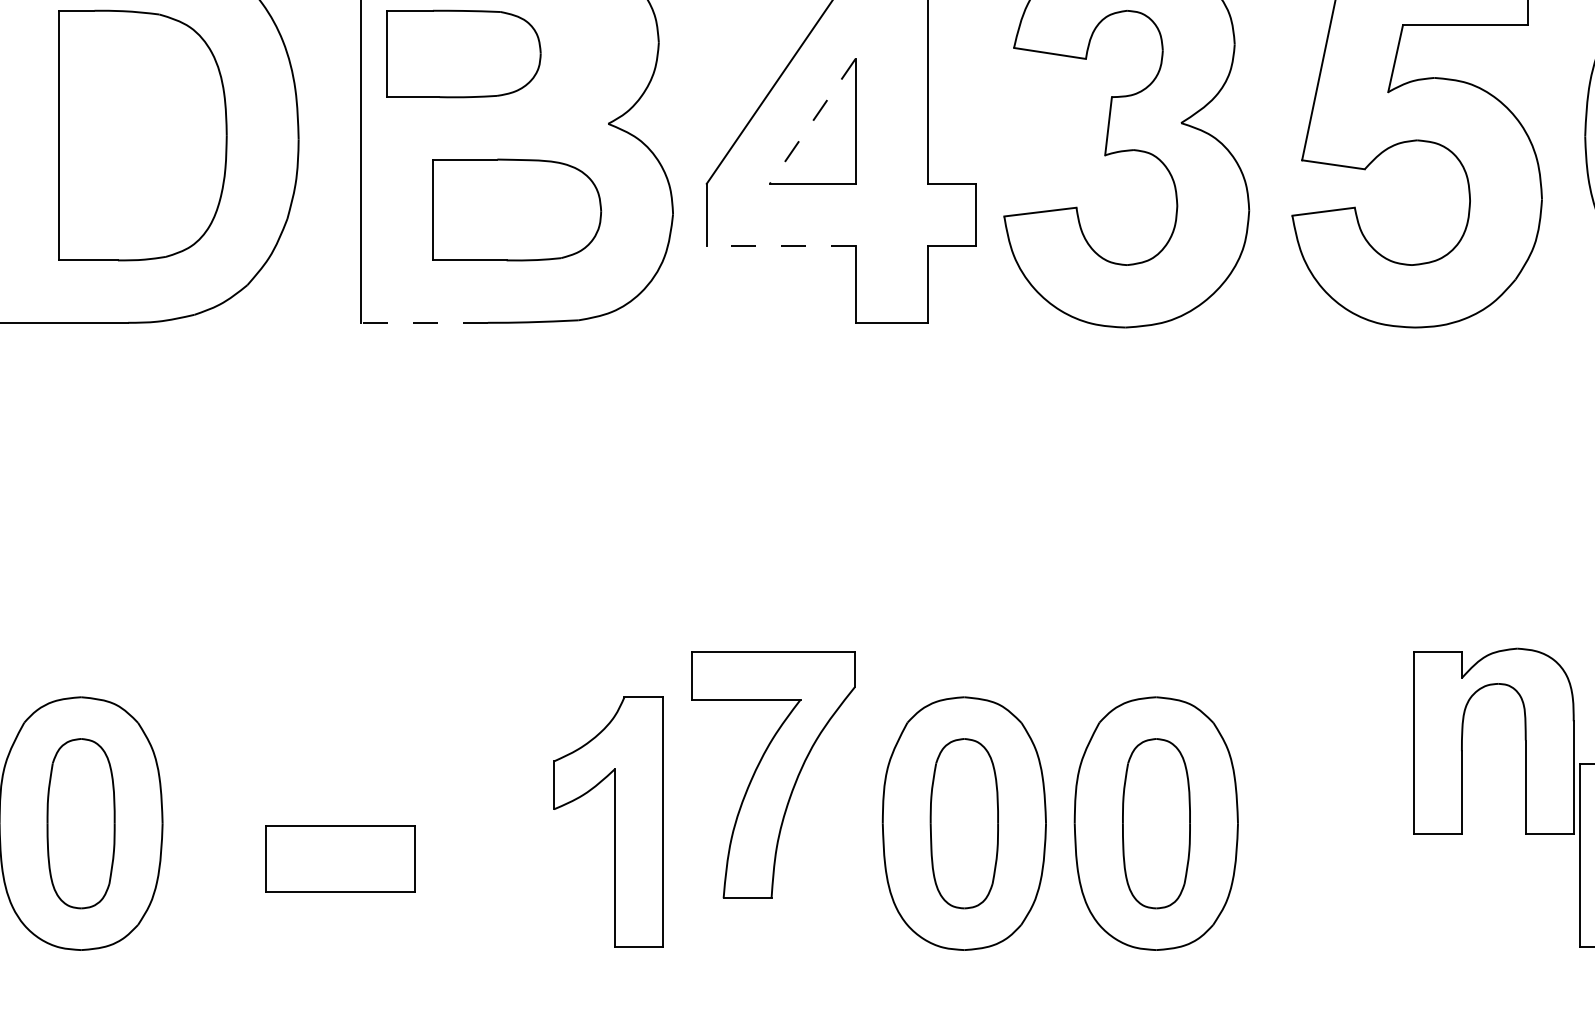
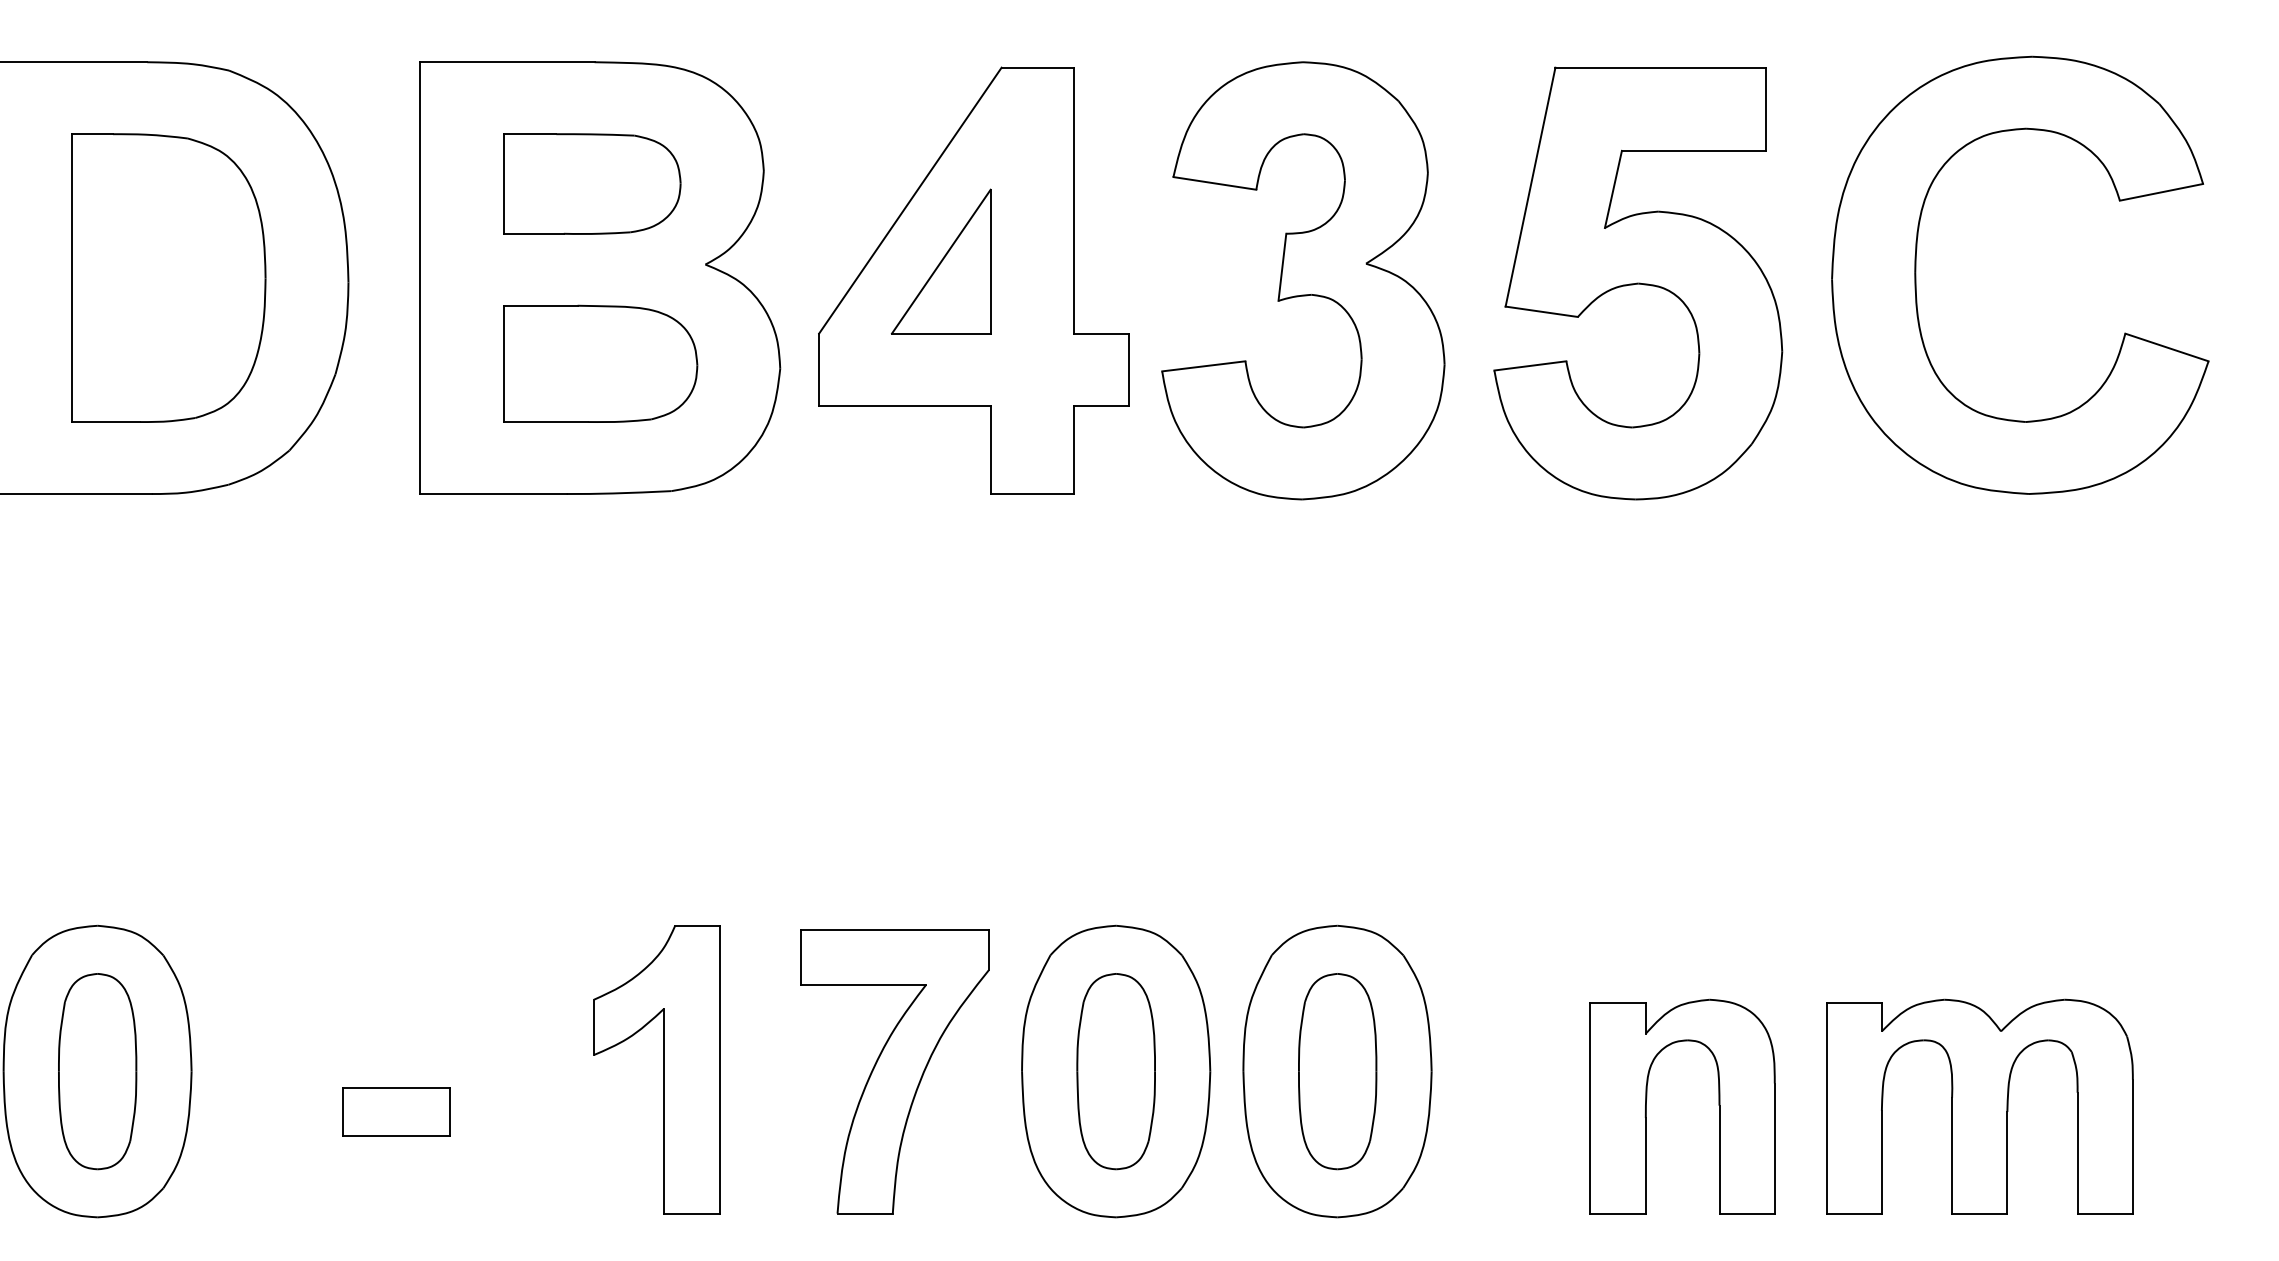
part: (464, 53) -> (592, 183), moved
line: (812, 122) -> (941, 262), dashed -> solid
line: (780, 246) -> (904, 405), dashed -> solid
line: (424, 323) -> (493, 494), dashed -> solid
part: (1463, 734) -> (1647, 1098), moved
part: (773, 775) -> (894, 1071), moved
part: (614, 821) -> (663, 1069), moved
part: (340, 858) -> (396, 1111), size x0.62

